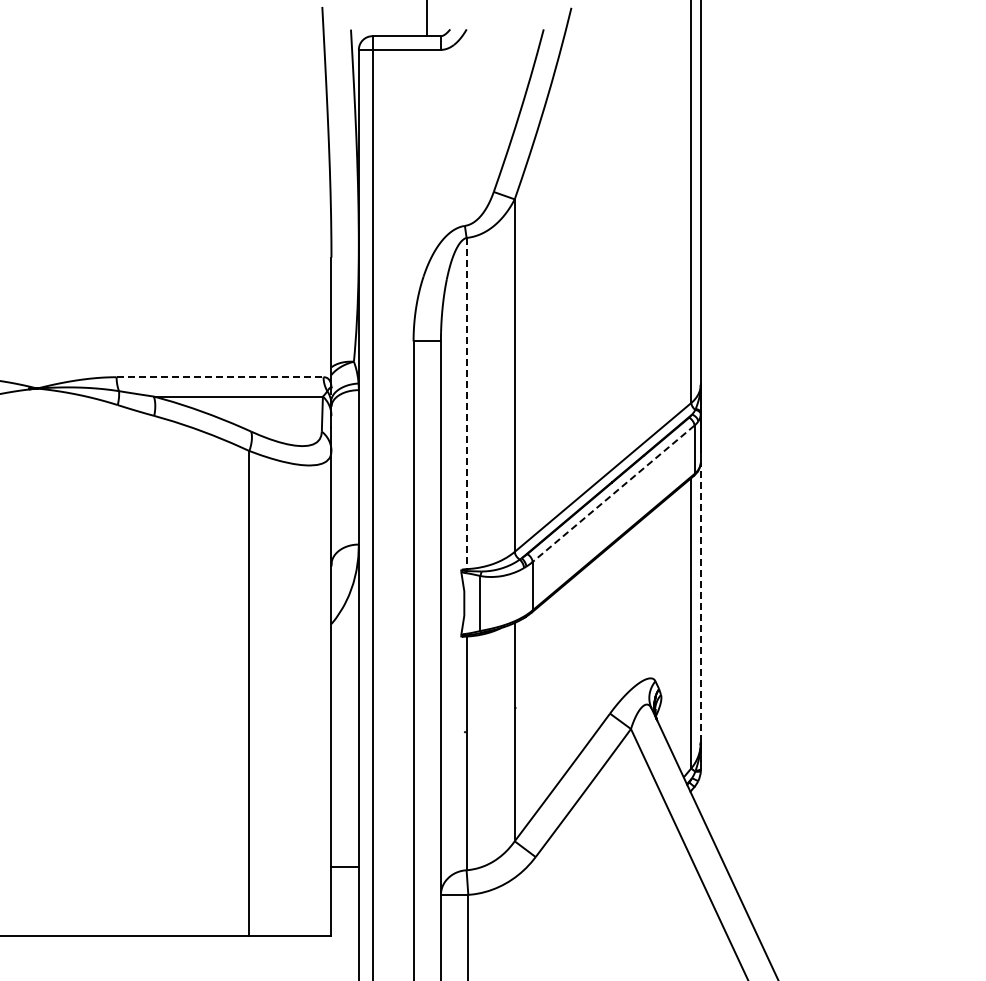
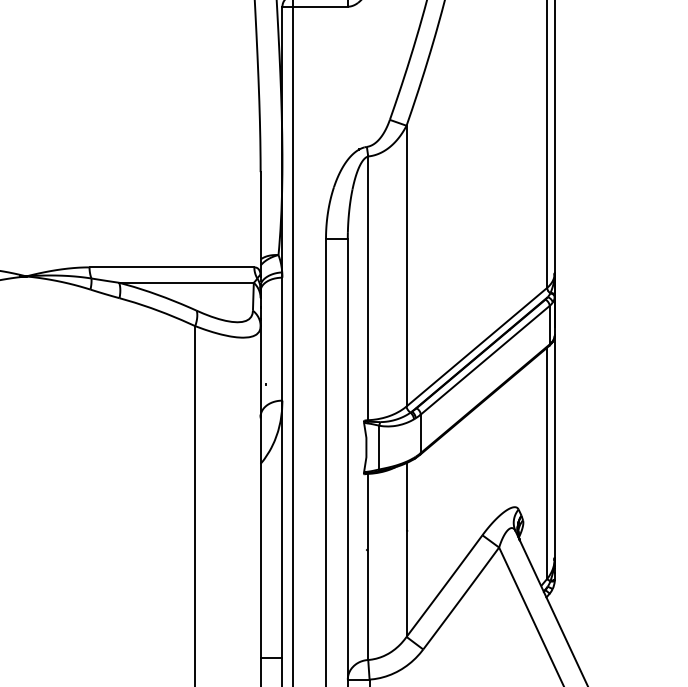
line: (220, 377) -> (172, 267), dashed -> solid
line: (466, 403) -> (368, 288), dashed -> solid
line: (613, 493) -> (485, 359), dashed -> solid
line: (700, 602) -> (554, 446), dashed -> solid

